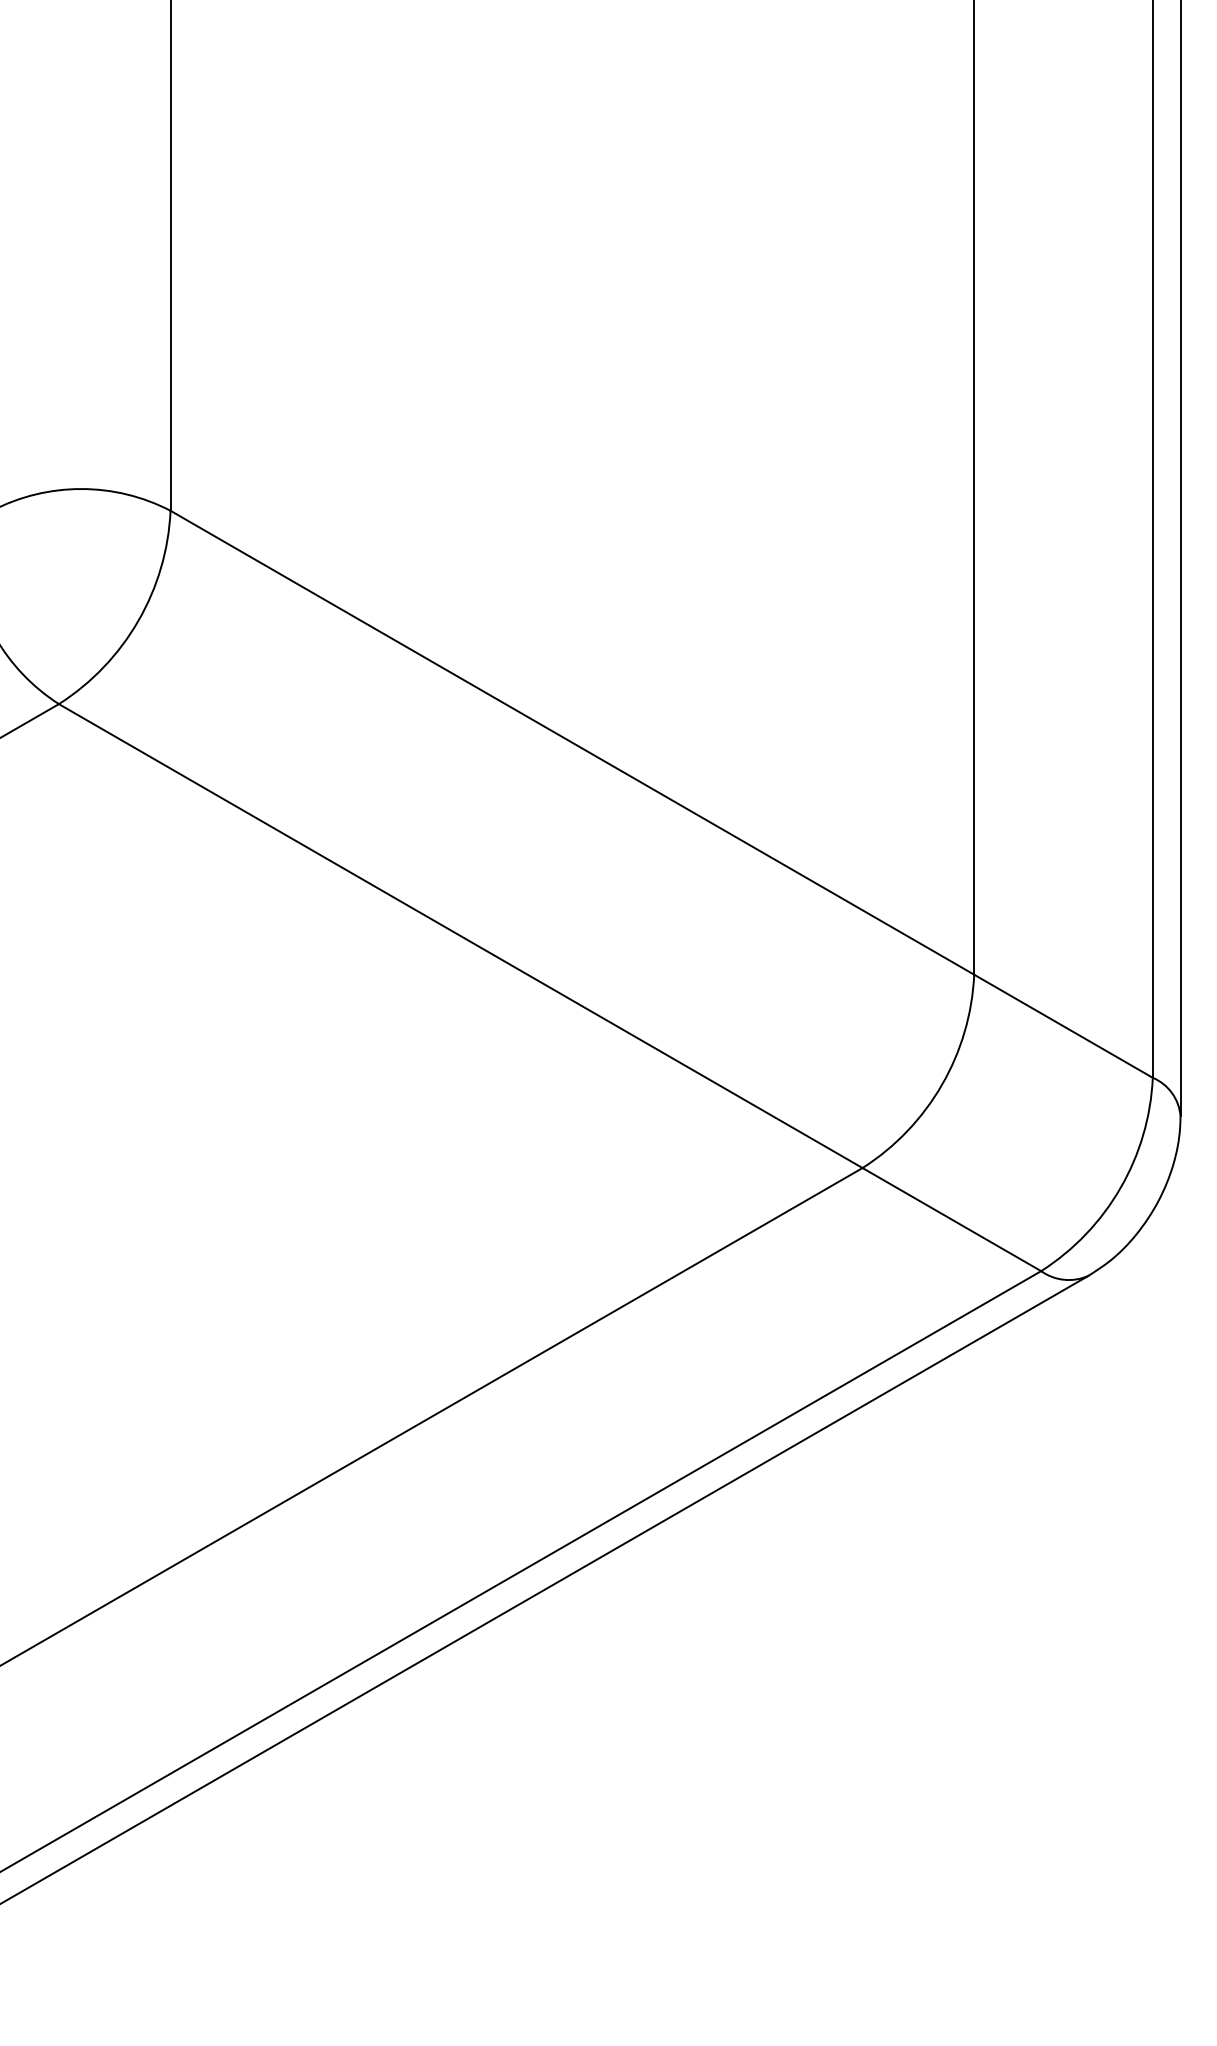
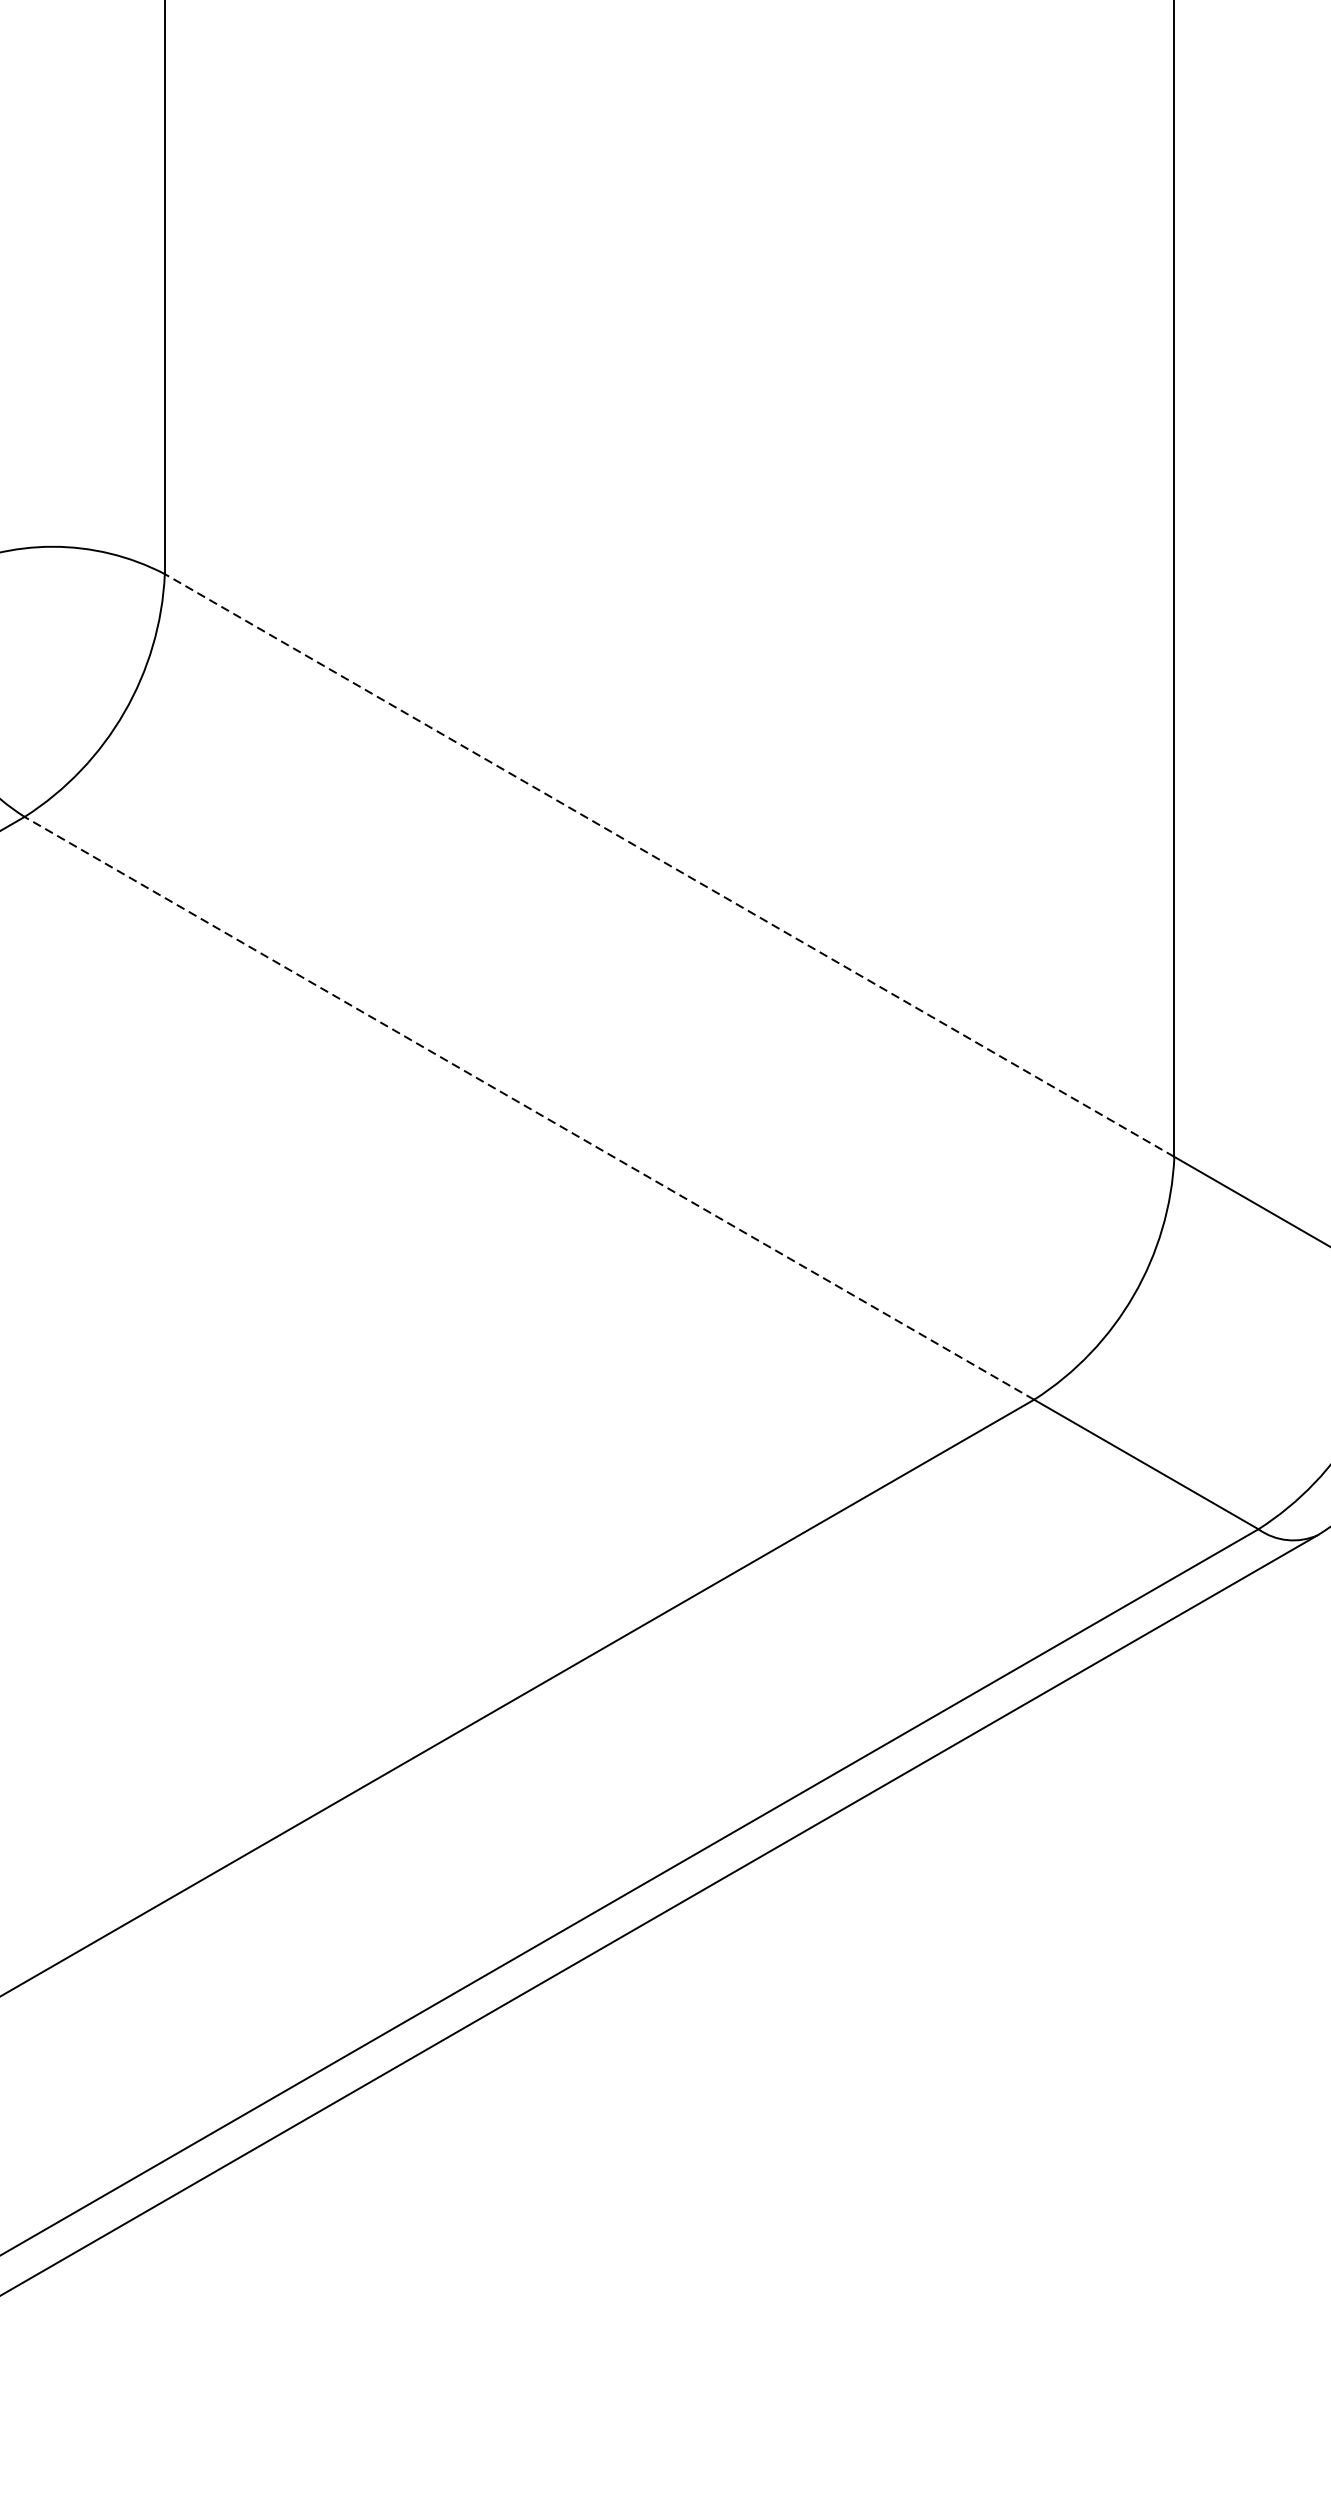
line: (572, 742) -> (669, 865), solid -> dashed
line: (460, 936) -> (529, 1108), solid -> dashed

